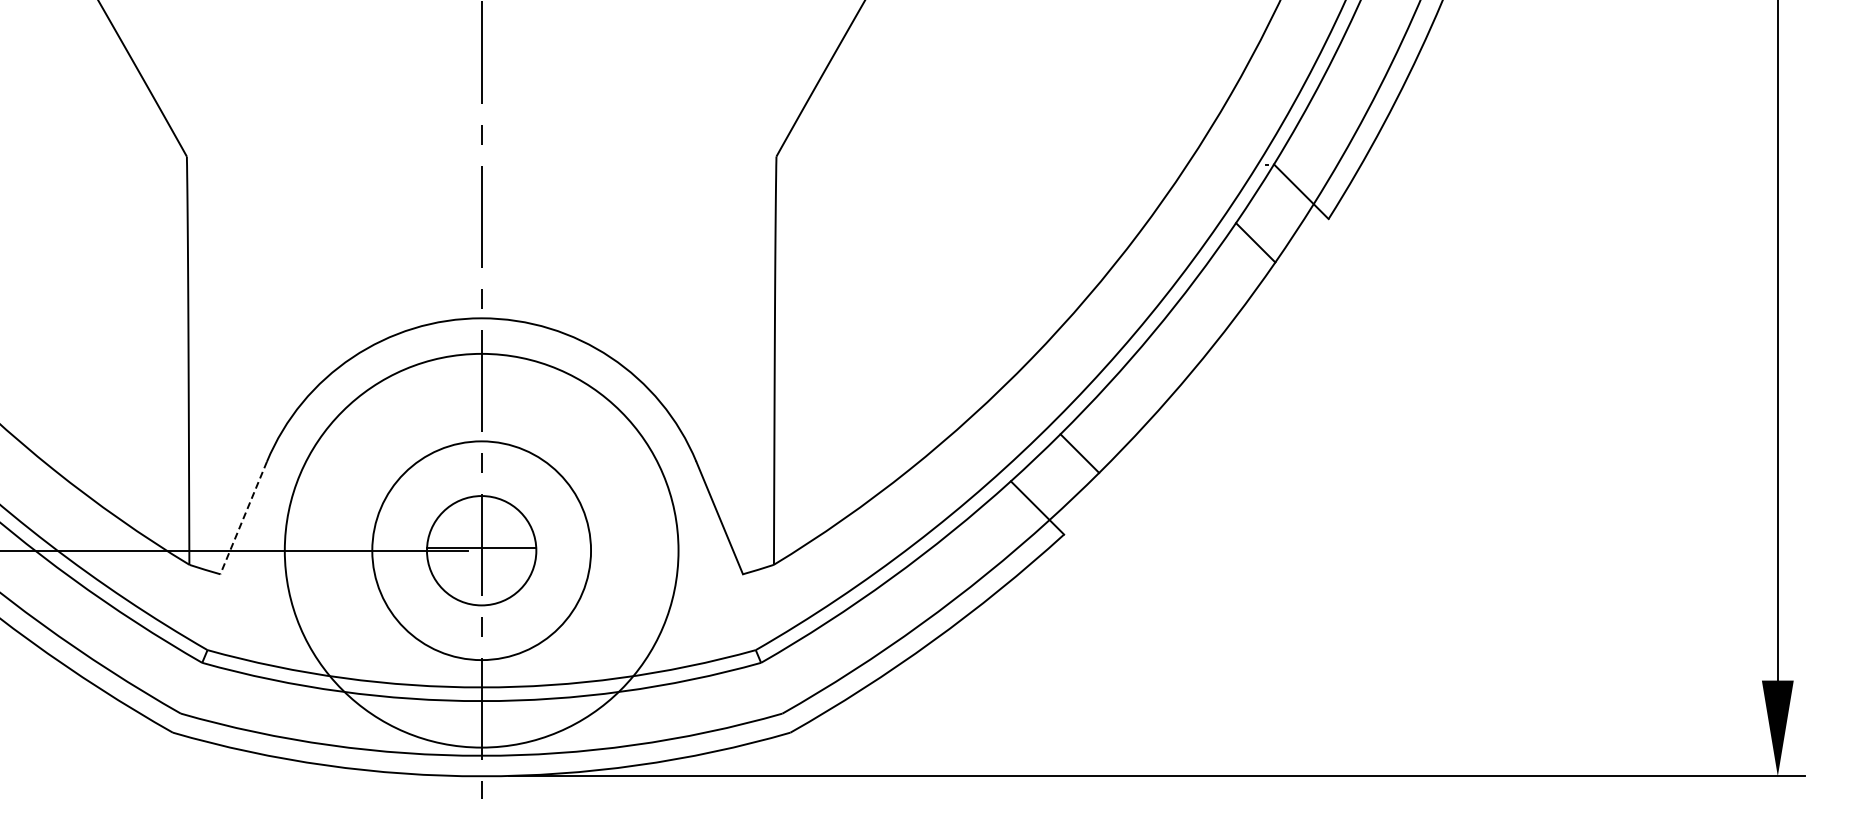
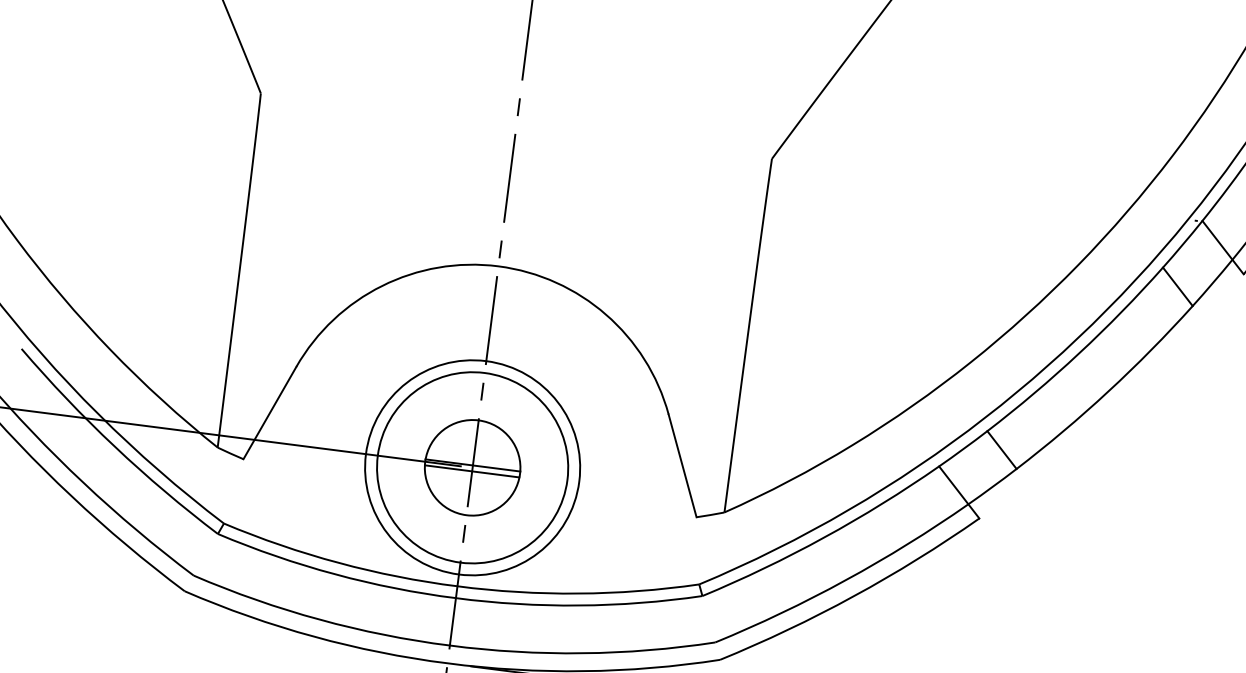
line: (243, 518) -> (269, 413), dashed -> solid
circle: (481, 550) -> (472, 467), size x0.62
line: (481, 554) -> (472, 471), added

